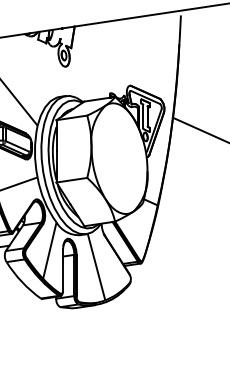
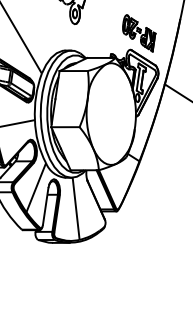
part: (136, 66) -> (138, 33), added

